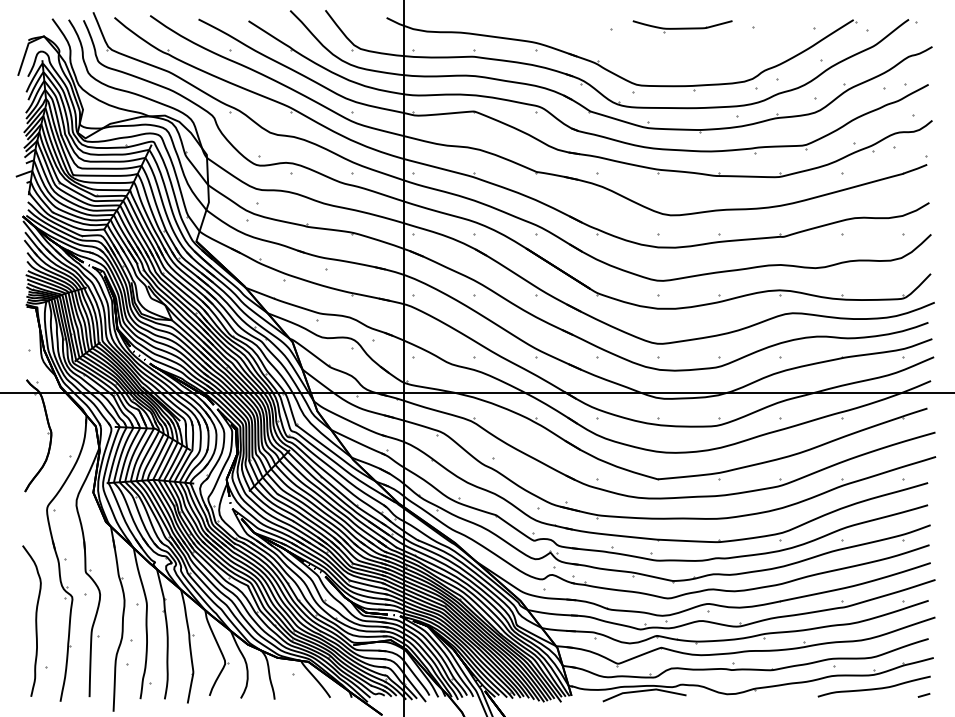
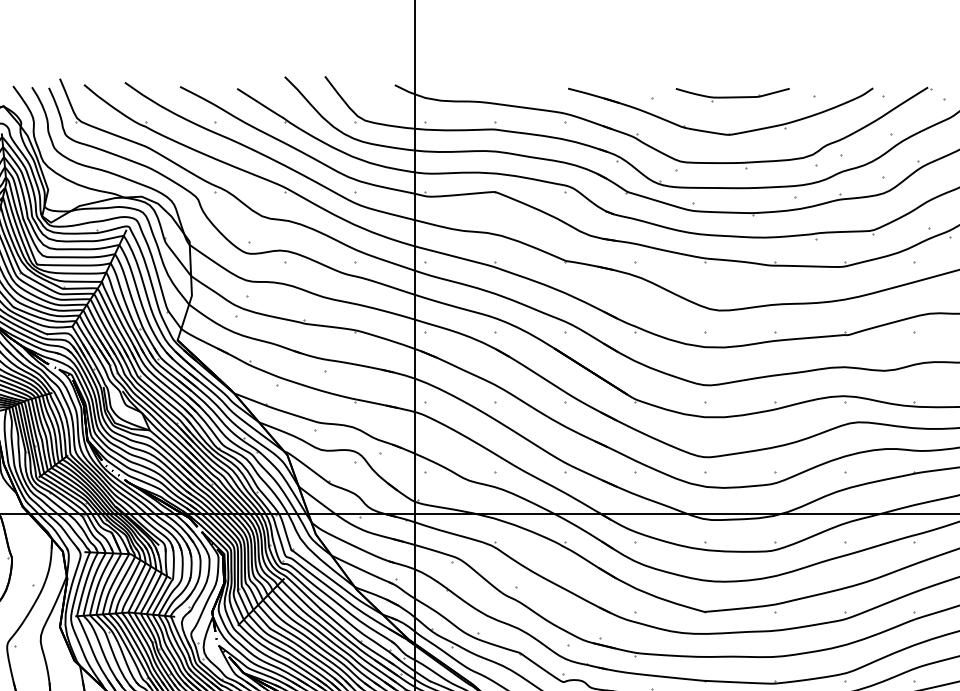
part: (666, 58) -> (714, 131), added

